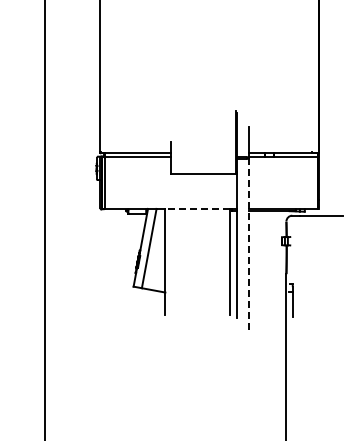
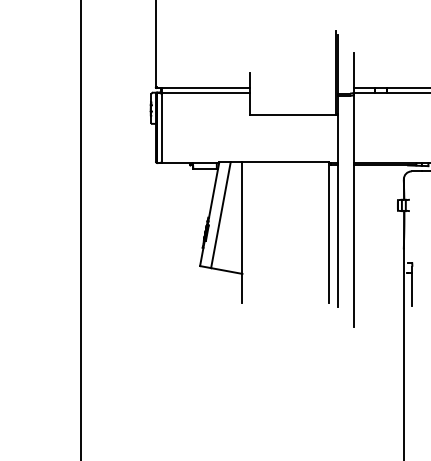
line: (197, 208) -> (285, 161), dashed -> solid
line: (249, 245) -> (354, 211), dashed -> solid

